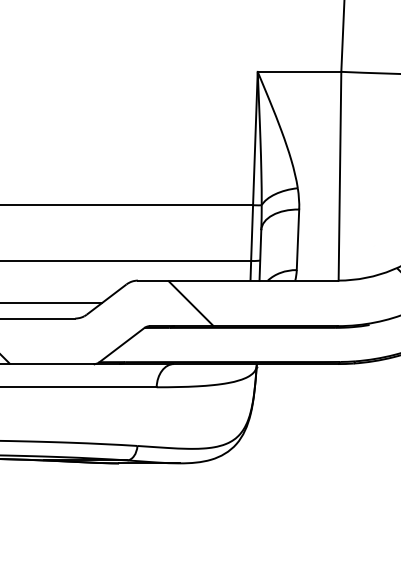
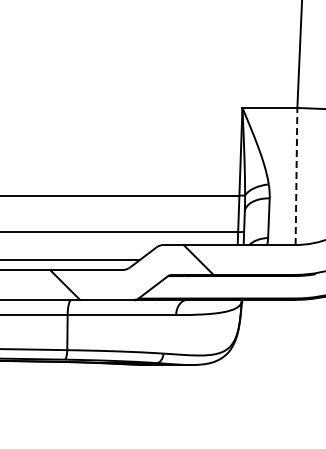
line: (339, 176) -> (296, 176), solid -> dashed

